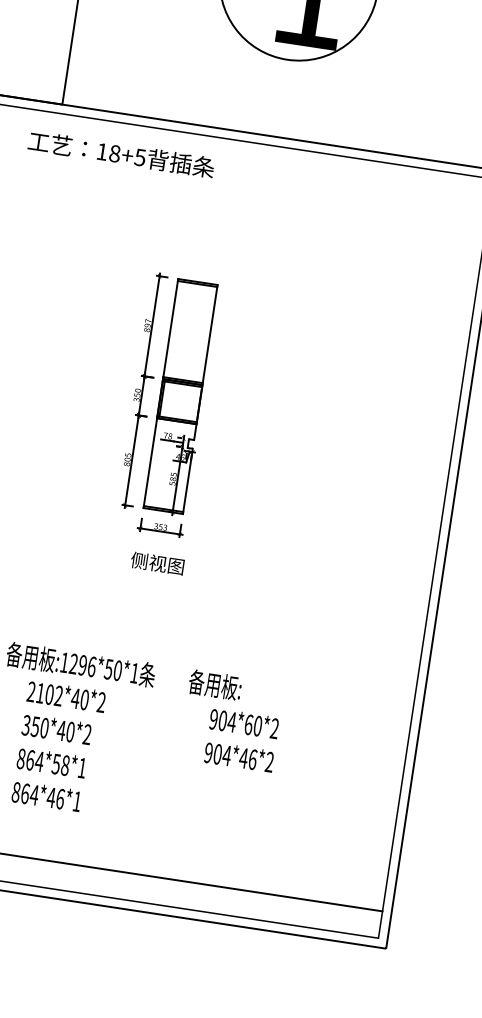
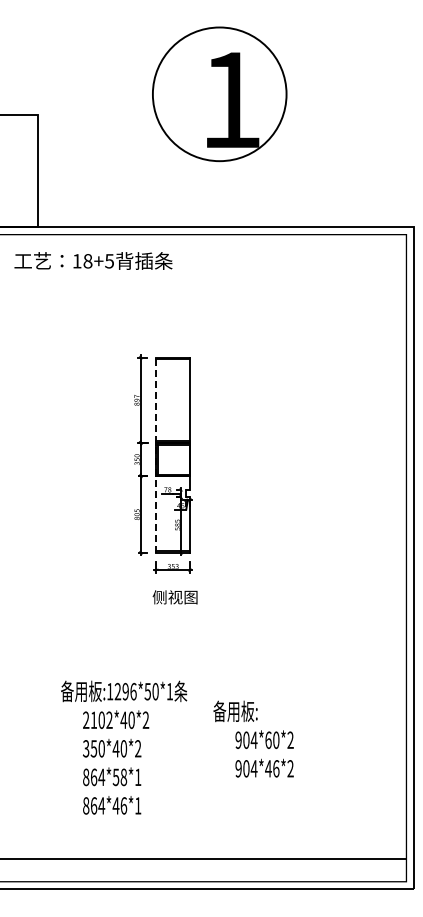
line: (160, 393) -> (156, 455), solid -> dashed
text: (231, 720) -> (253, 738), moved

